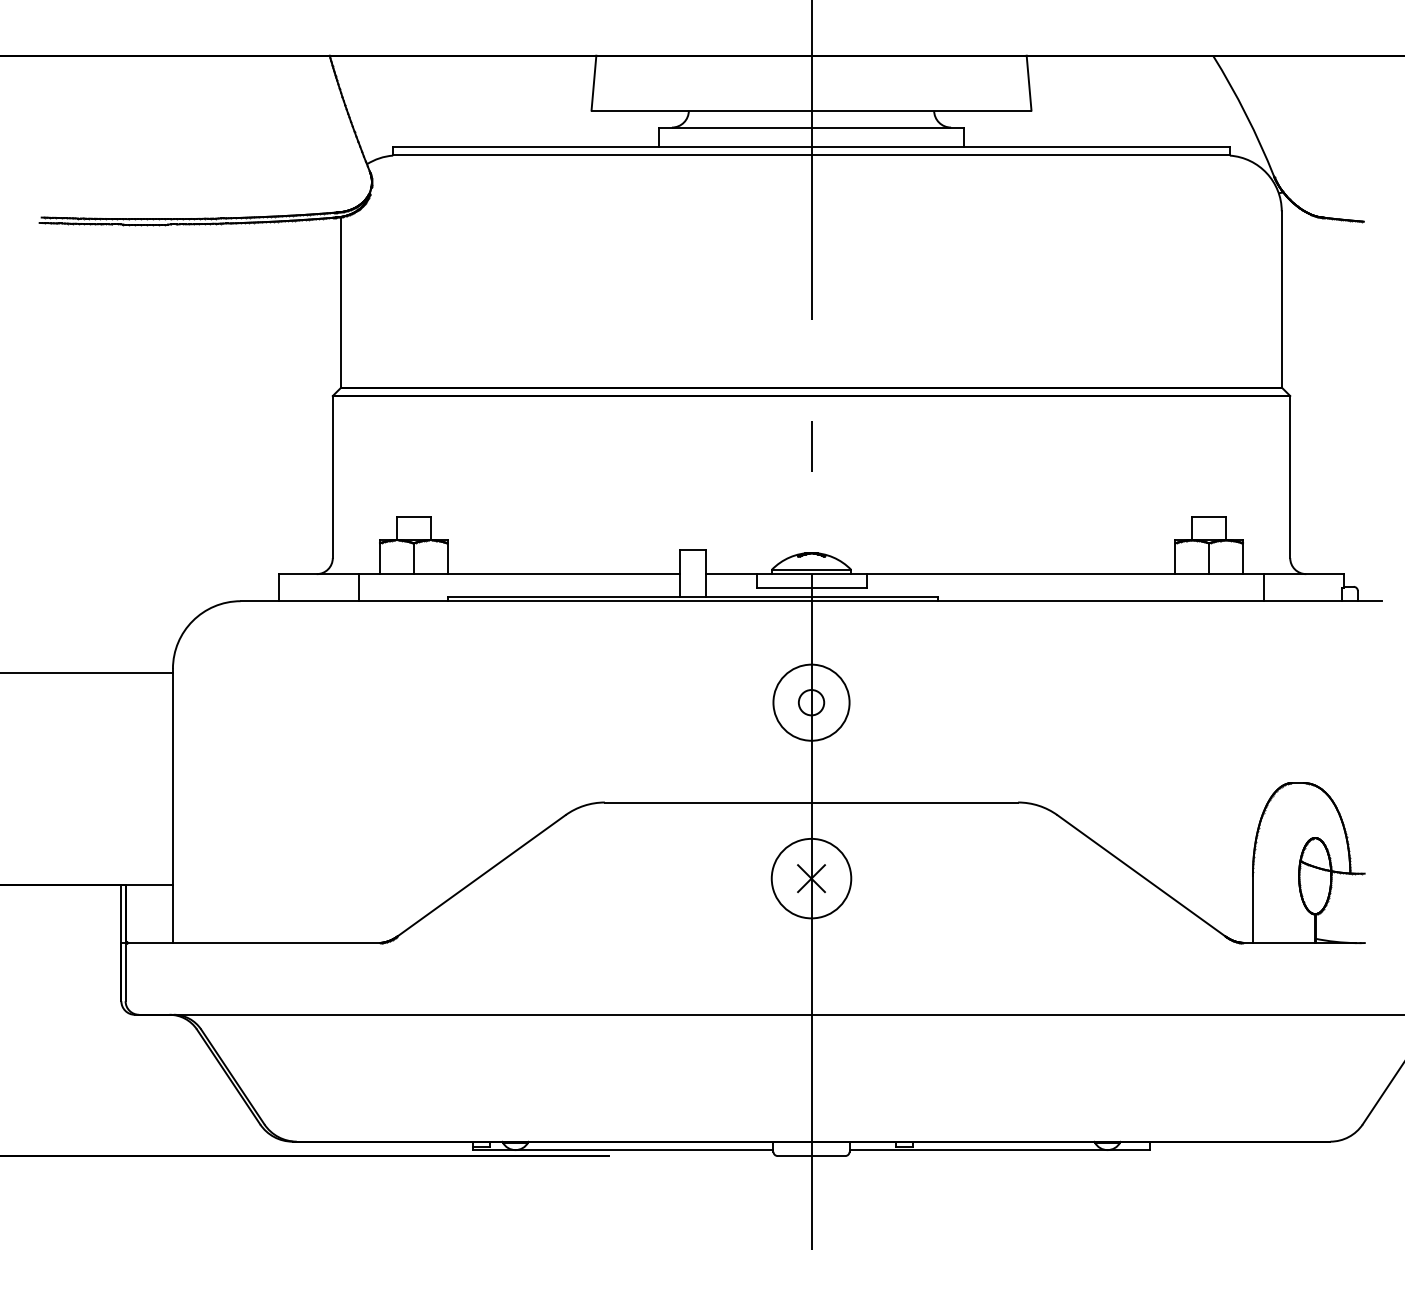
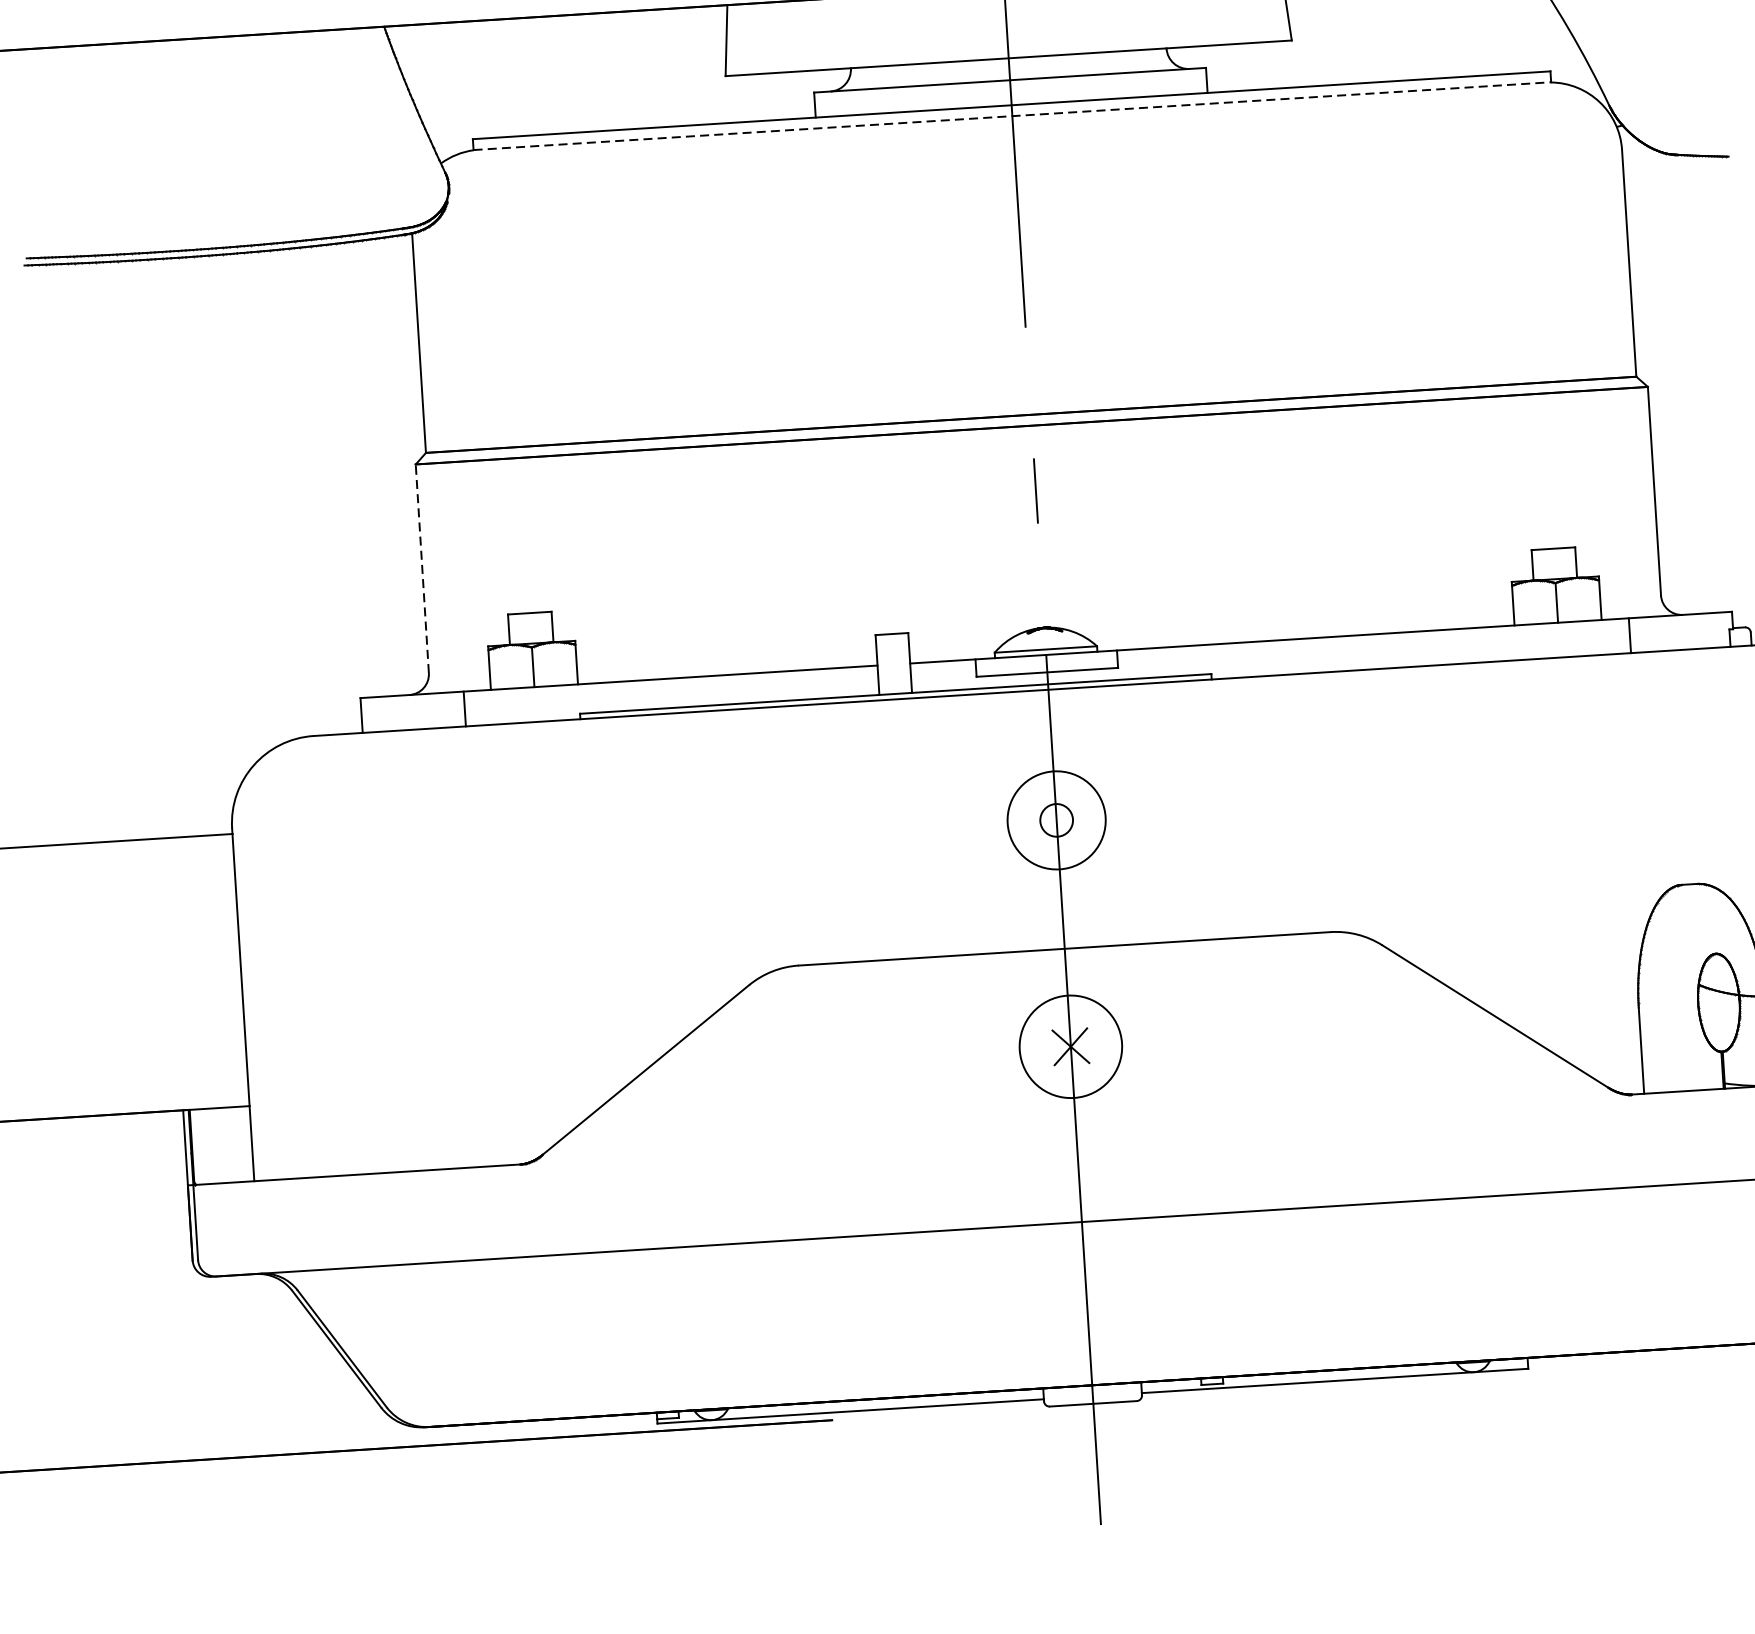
line: (811, 155) -> (1012, 116), solid -> dashed
line: (332, 476) -> (421, 568), solid -> dashed

